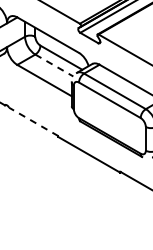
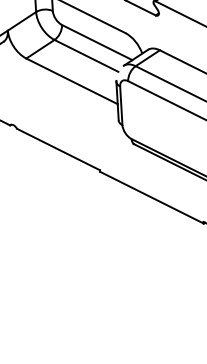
line: (54, 65) -> (86, 55), dashed -> solid
line: (33, 121) -> (58, 148), dashed -> solid

